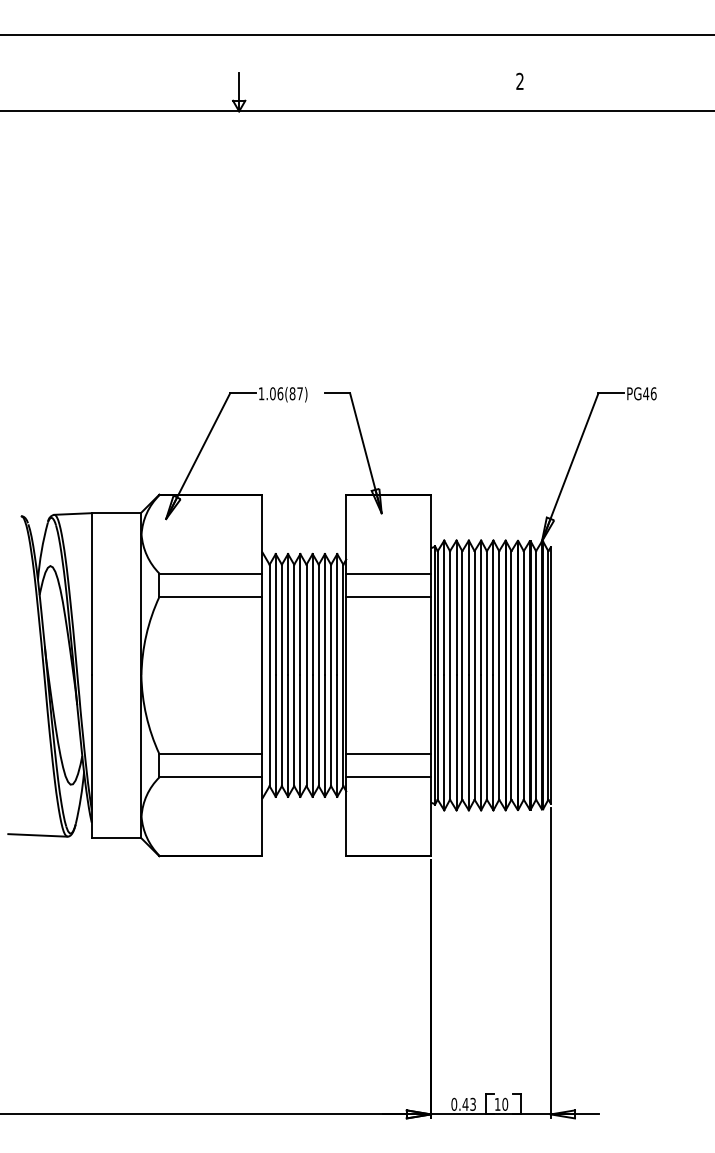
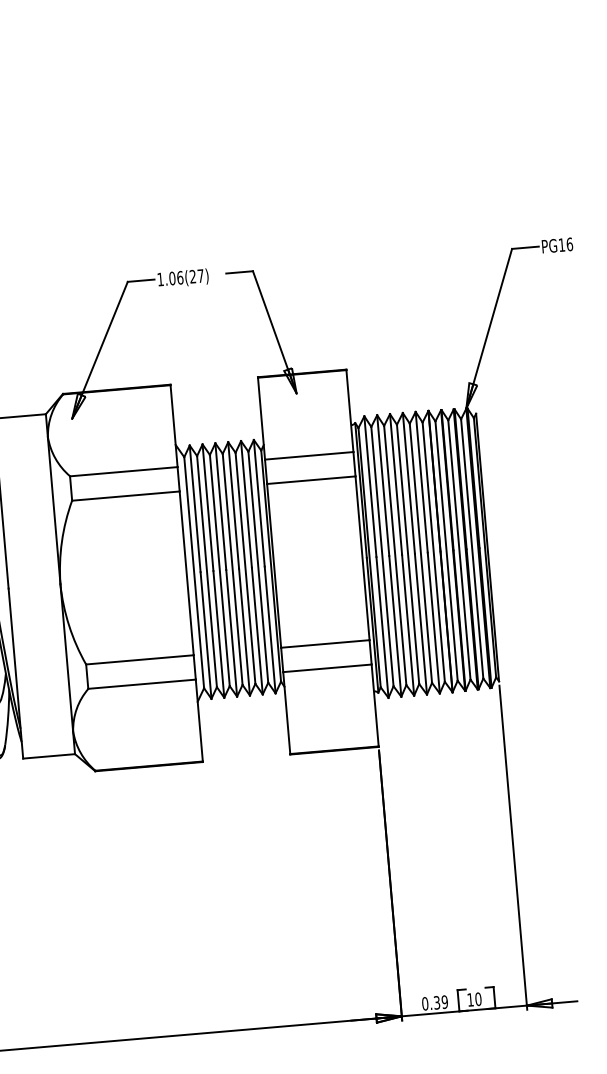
text: (292, 393) -> (192, 276), 1.06(87) -> 1.06(27)
text: (646, 393) -> (562, 244), PG46 -> PG16
text: (468, 1103) -> (440, 1001), 0.43 -> 0.39

